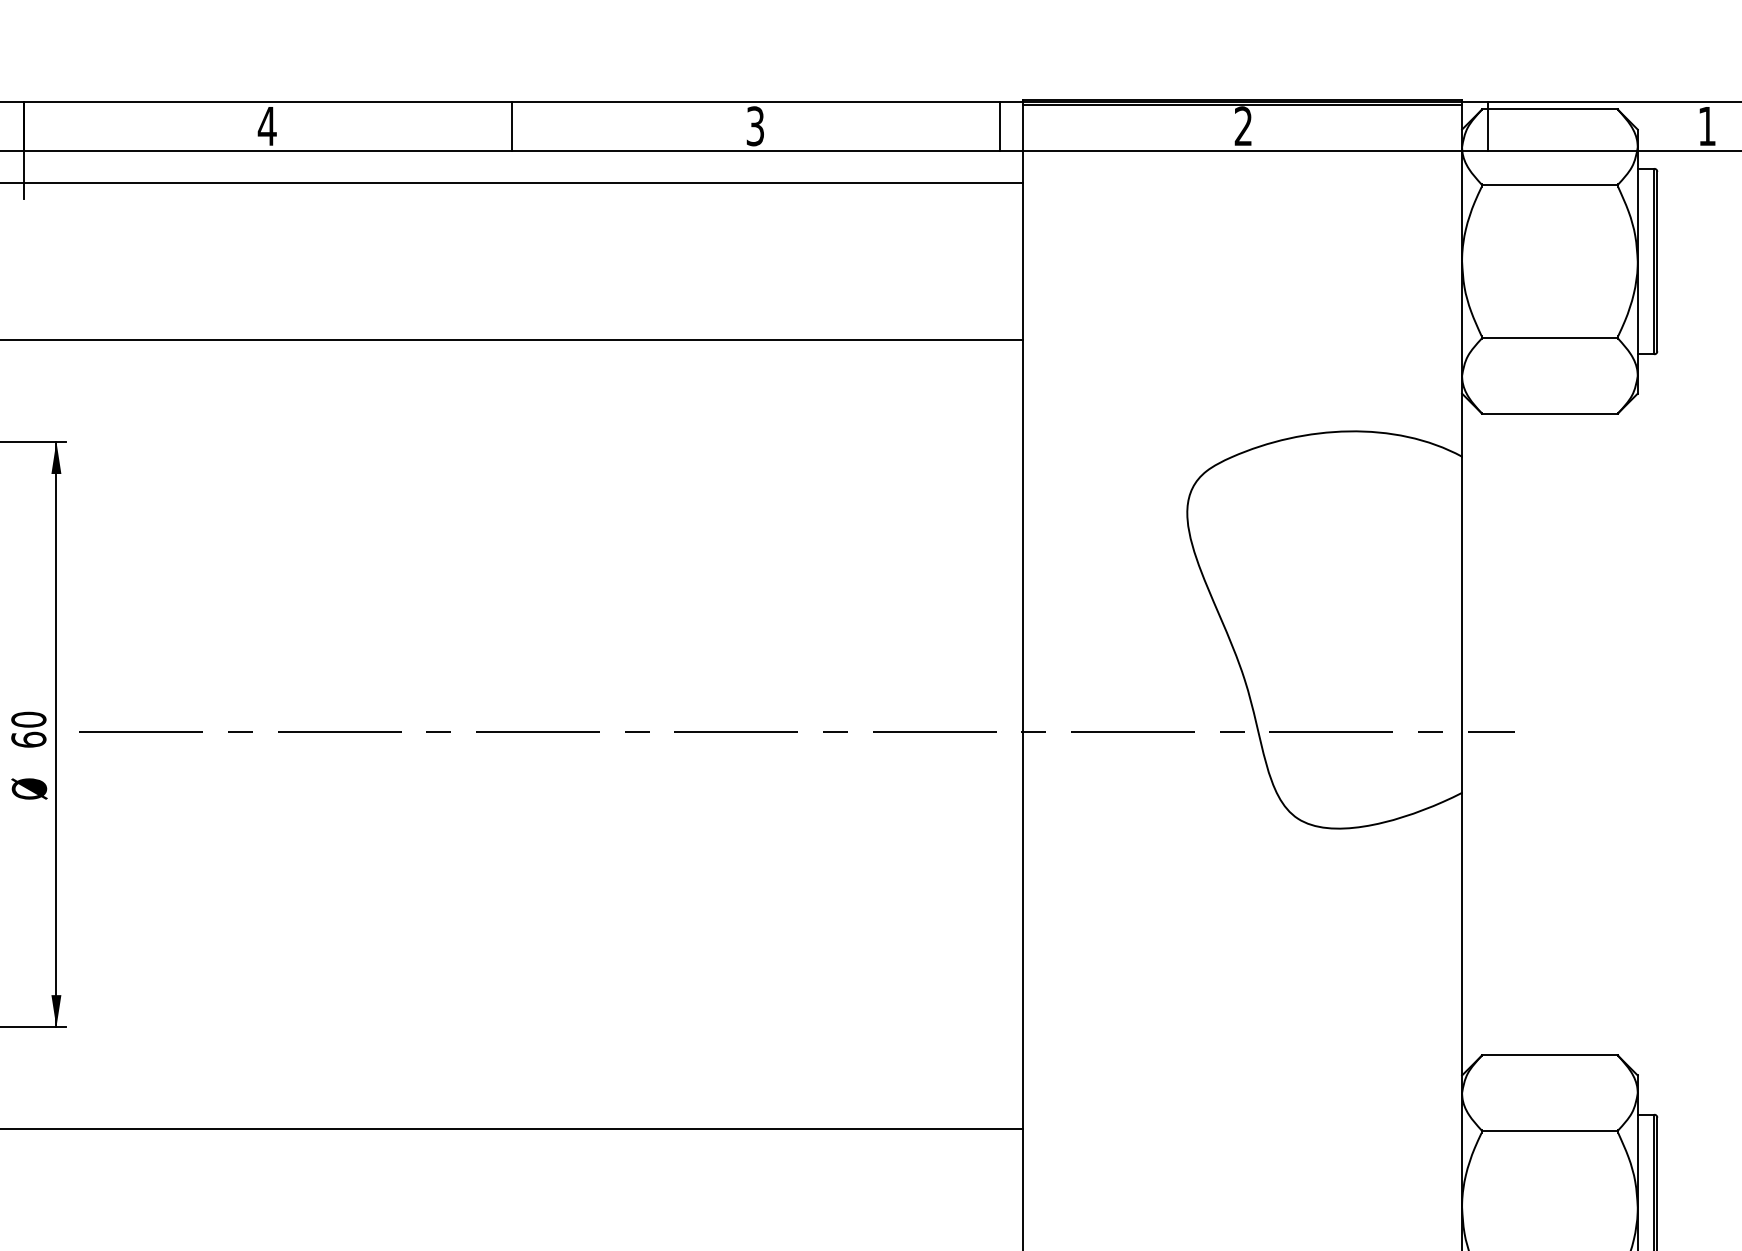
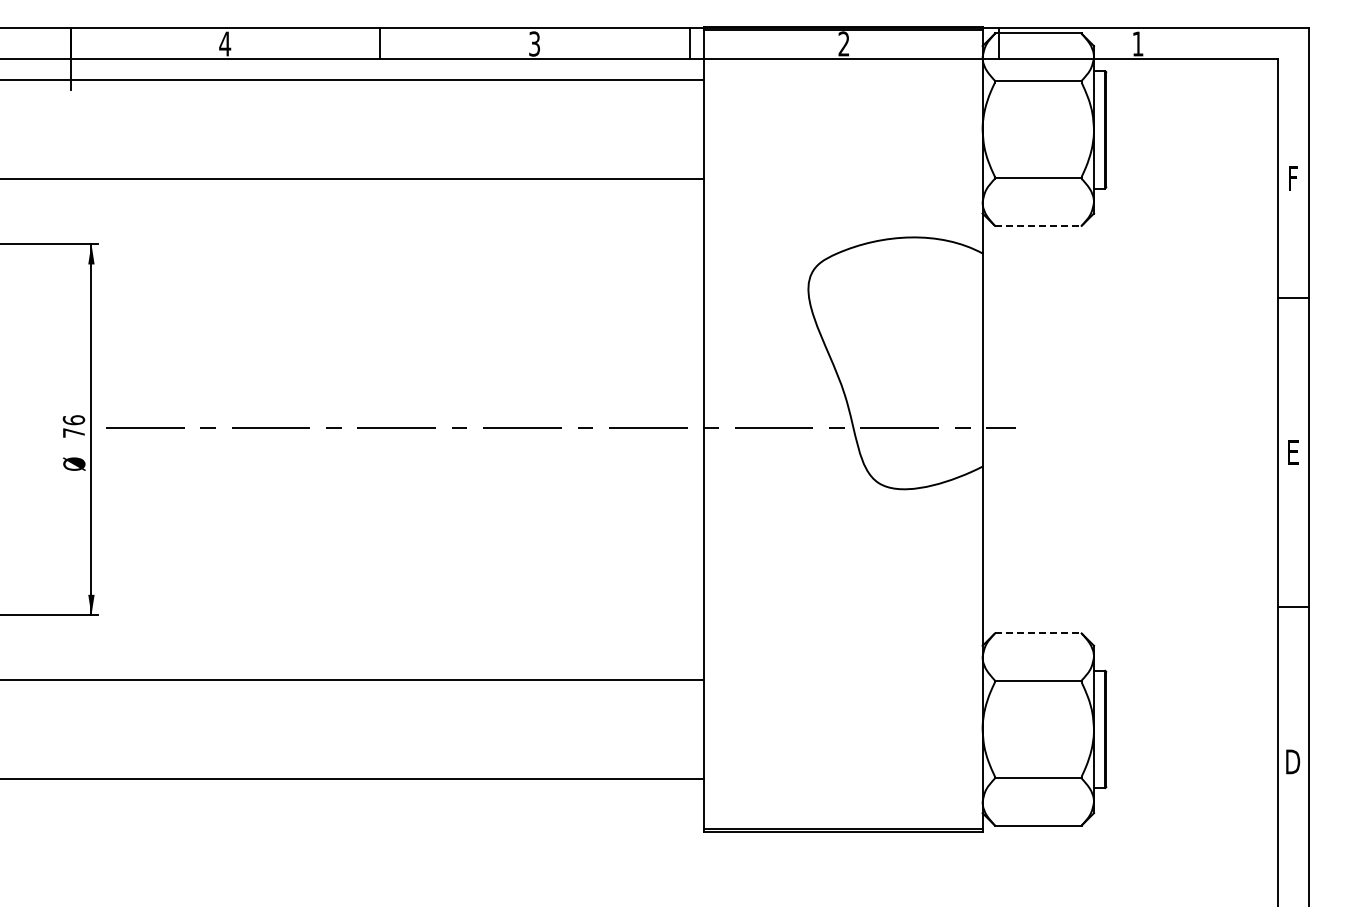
line: (1550, 414) -> (1038, 226), solid -> dashed
text: (28, 729) -> (73, 426), 60 -> 76
line: (1550, 1054) -> (1038, 632), solid -> dashed

